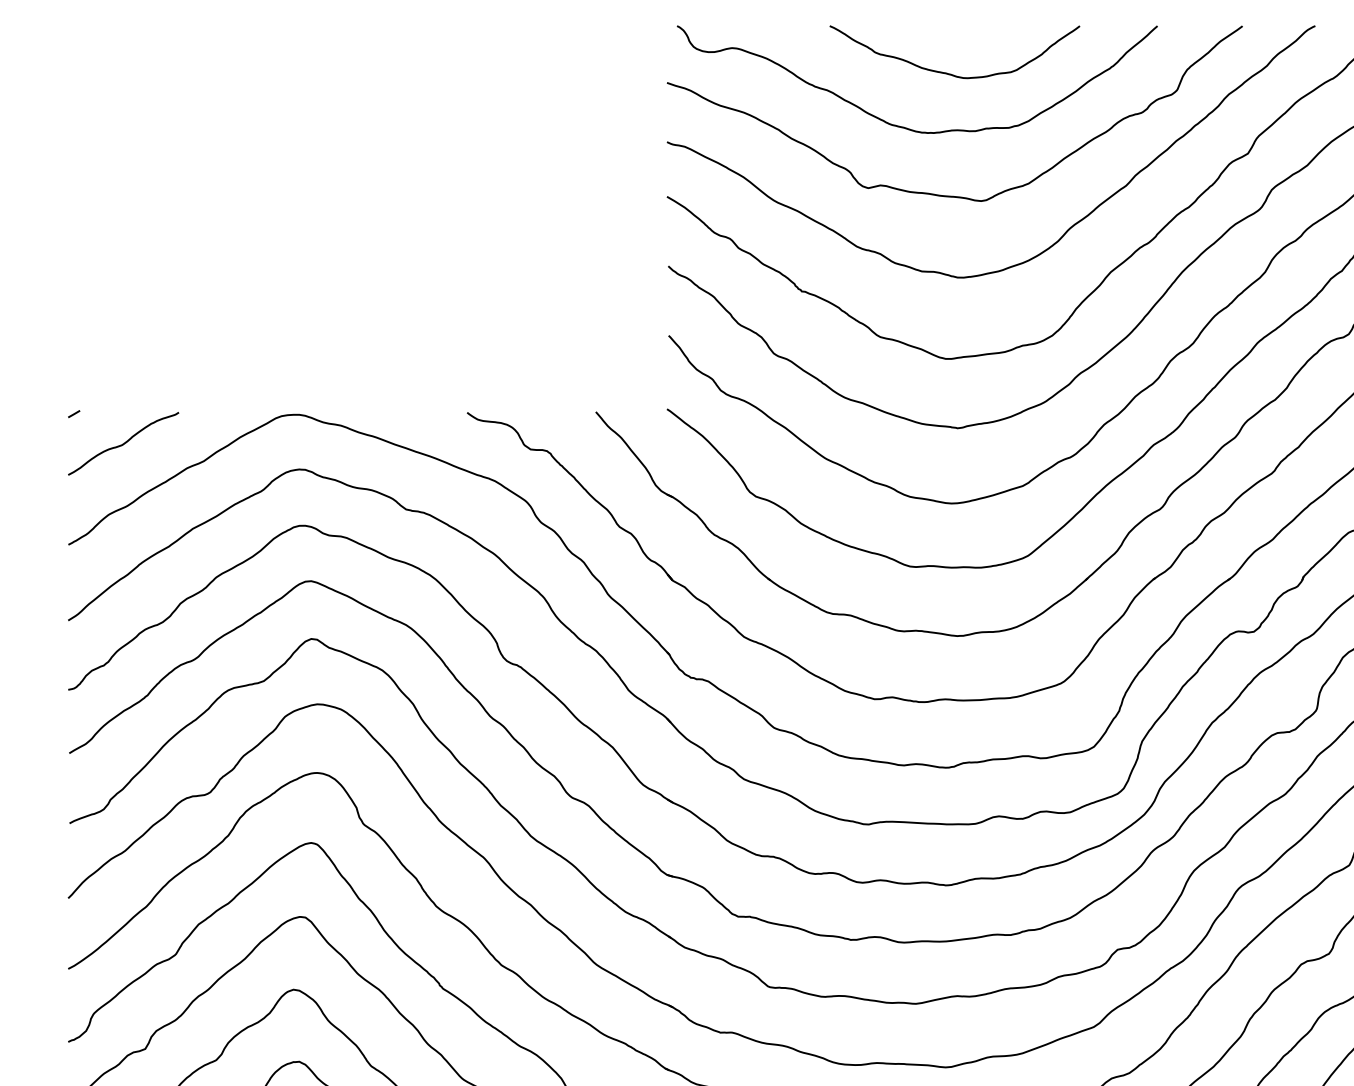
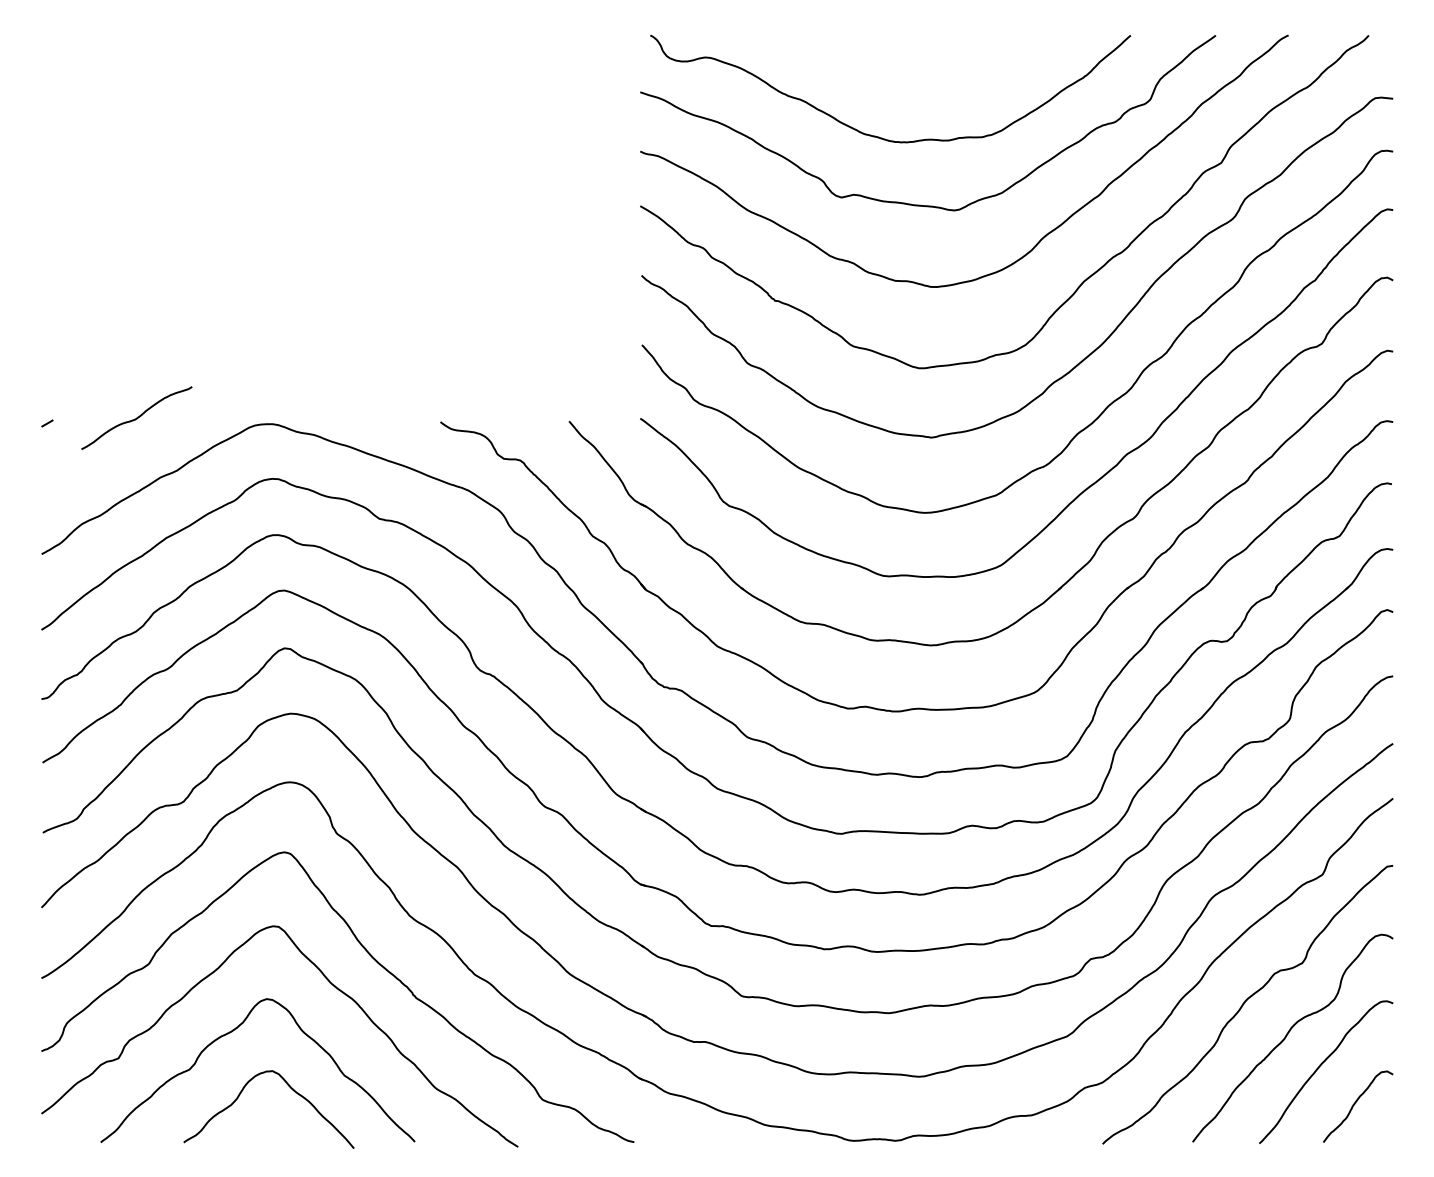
curve: (946, 72) -> (919, 81), removed
curve: (123, 443) -> (136, 417), moved

